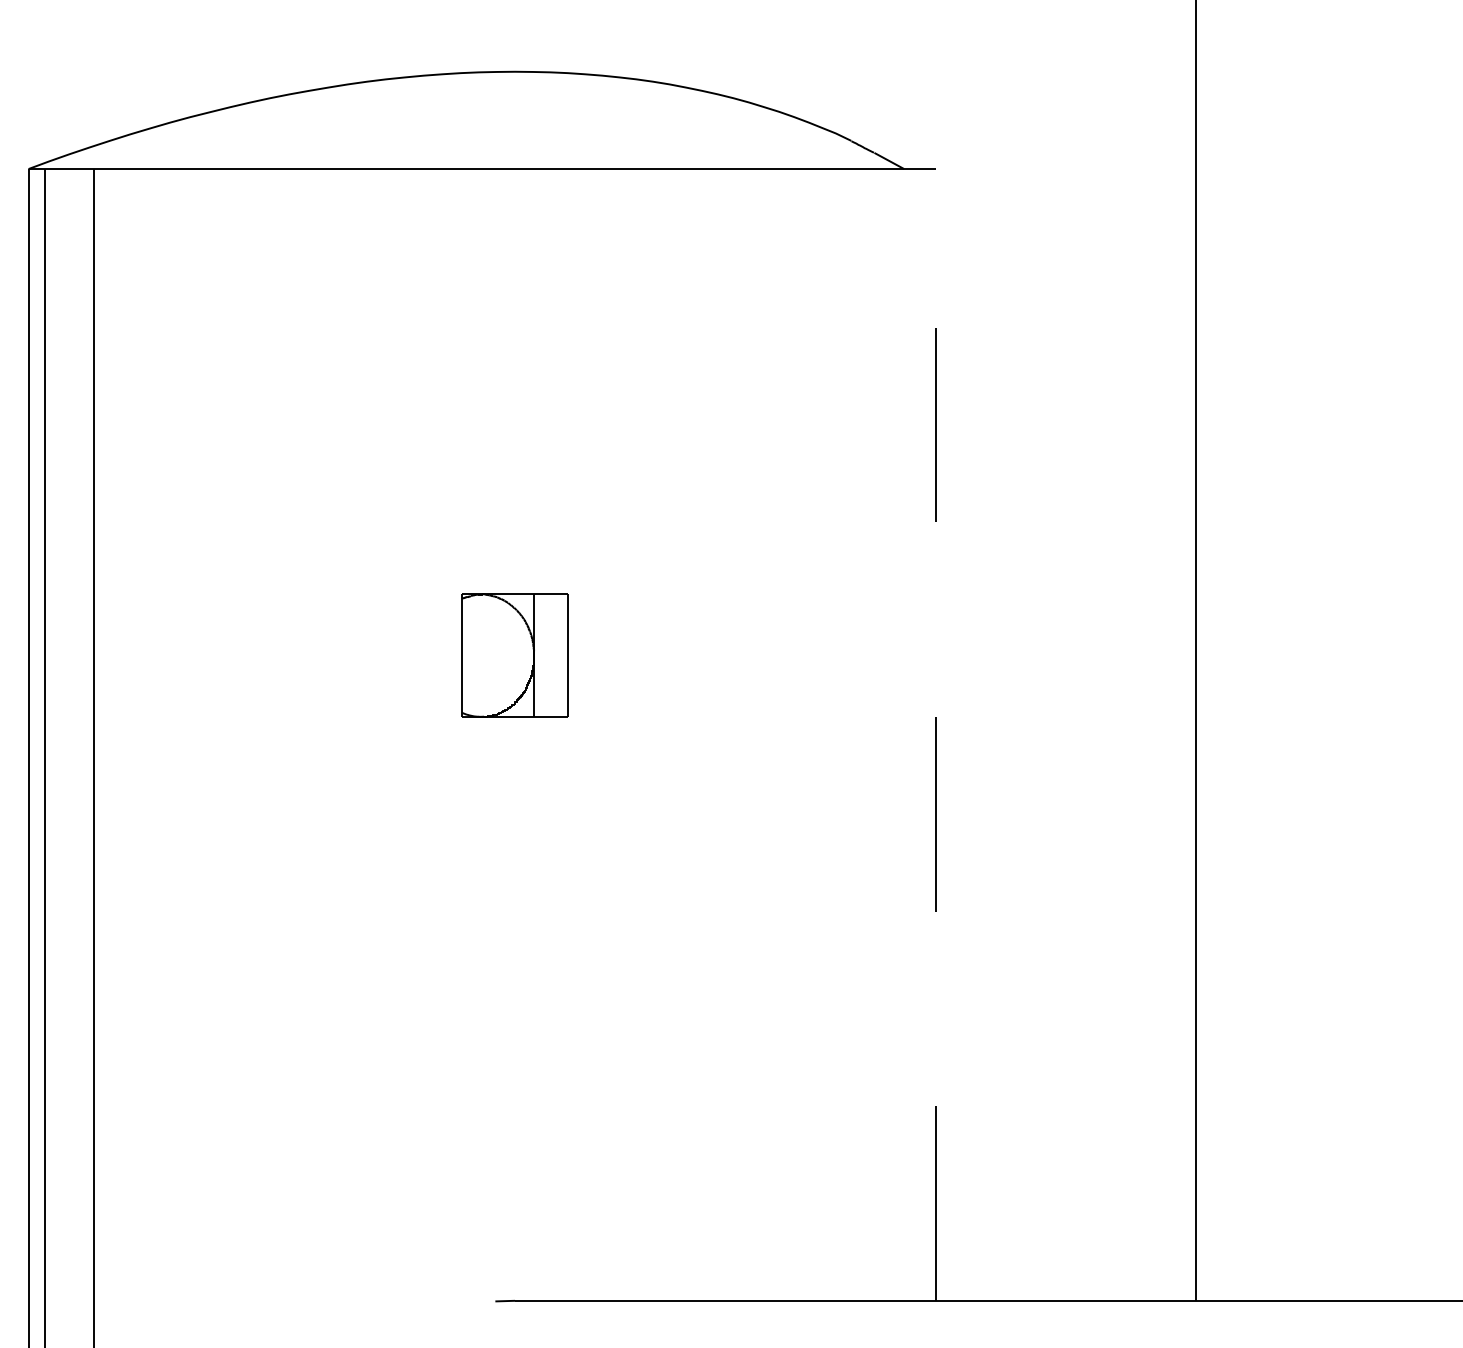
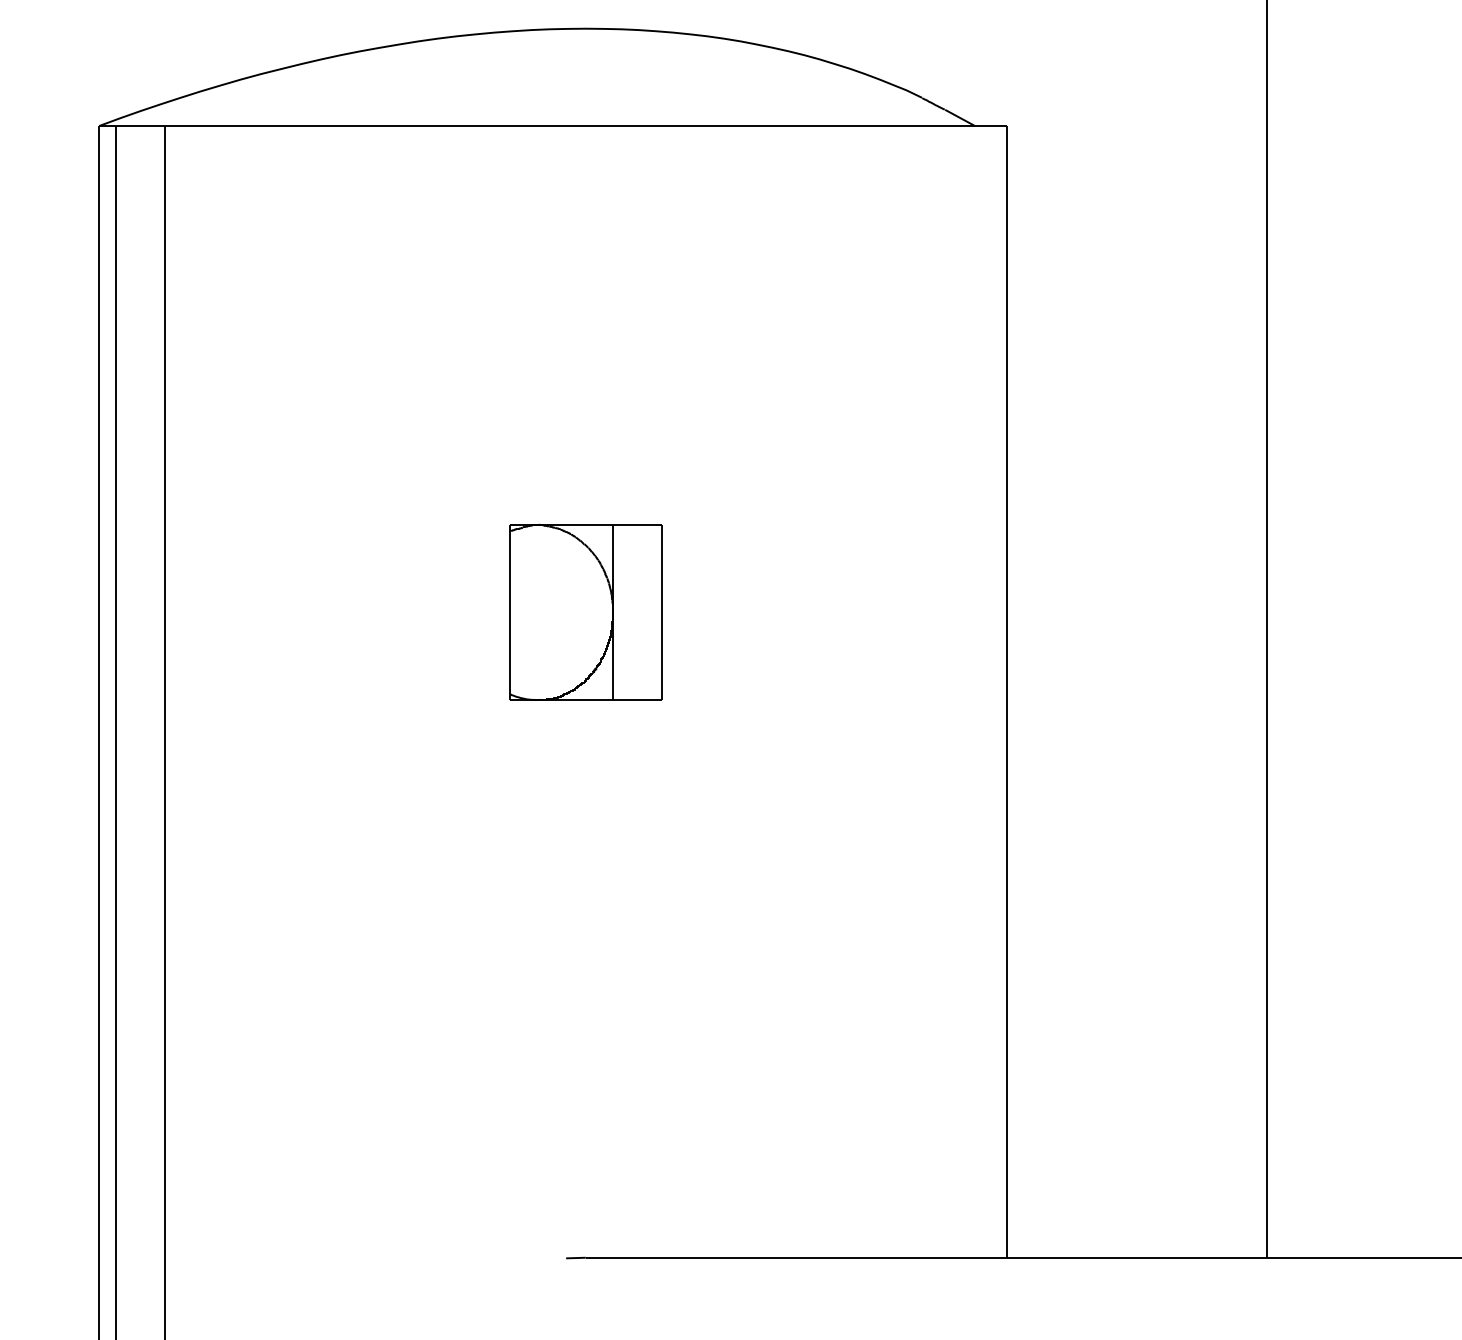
part: (514, 655) -> (585, 612), size x1.43
line: (936, 734) -> (1007, 691), dashed -> solid

